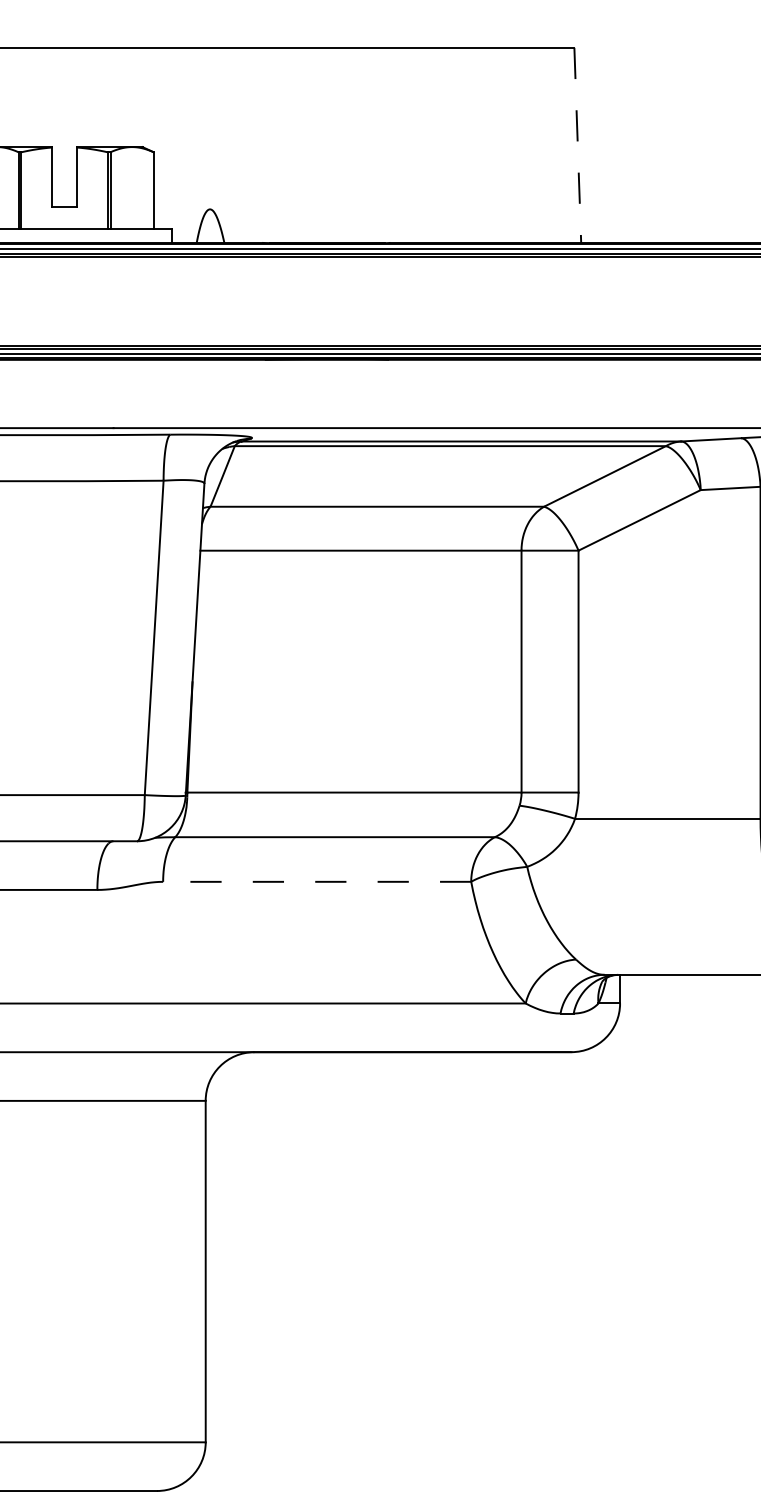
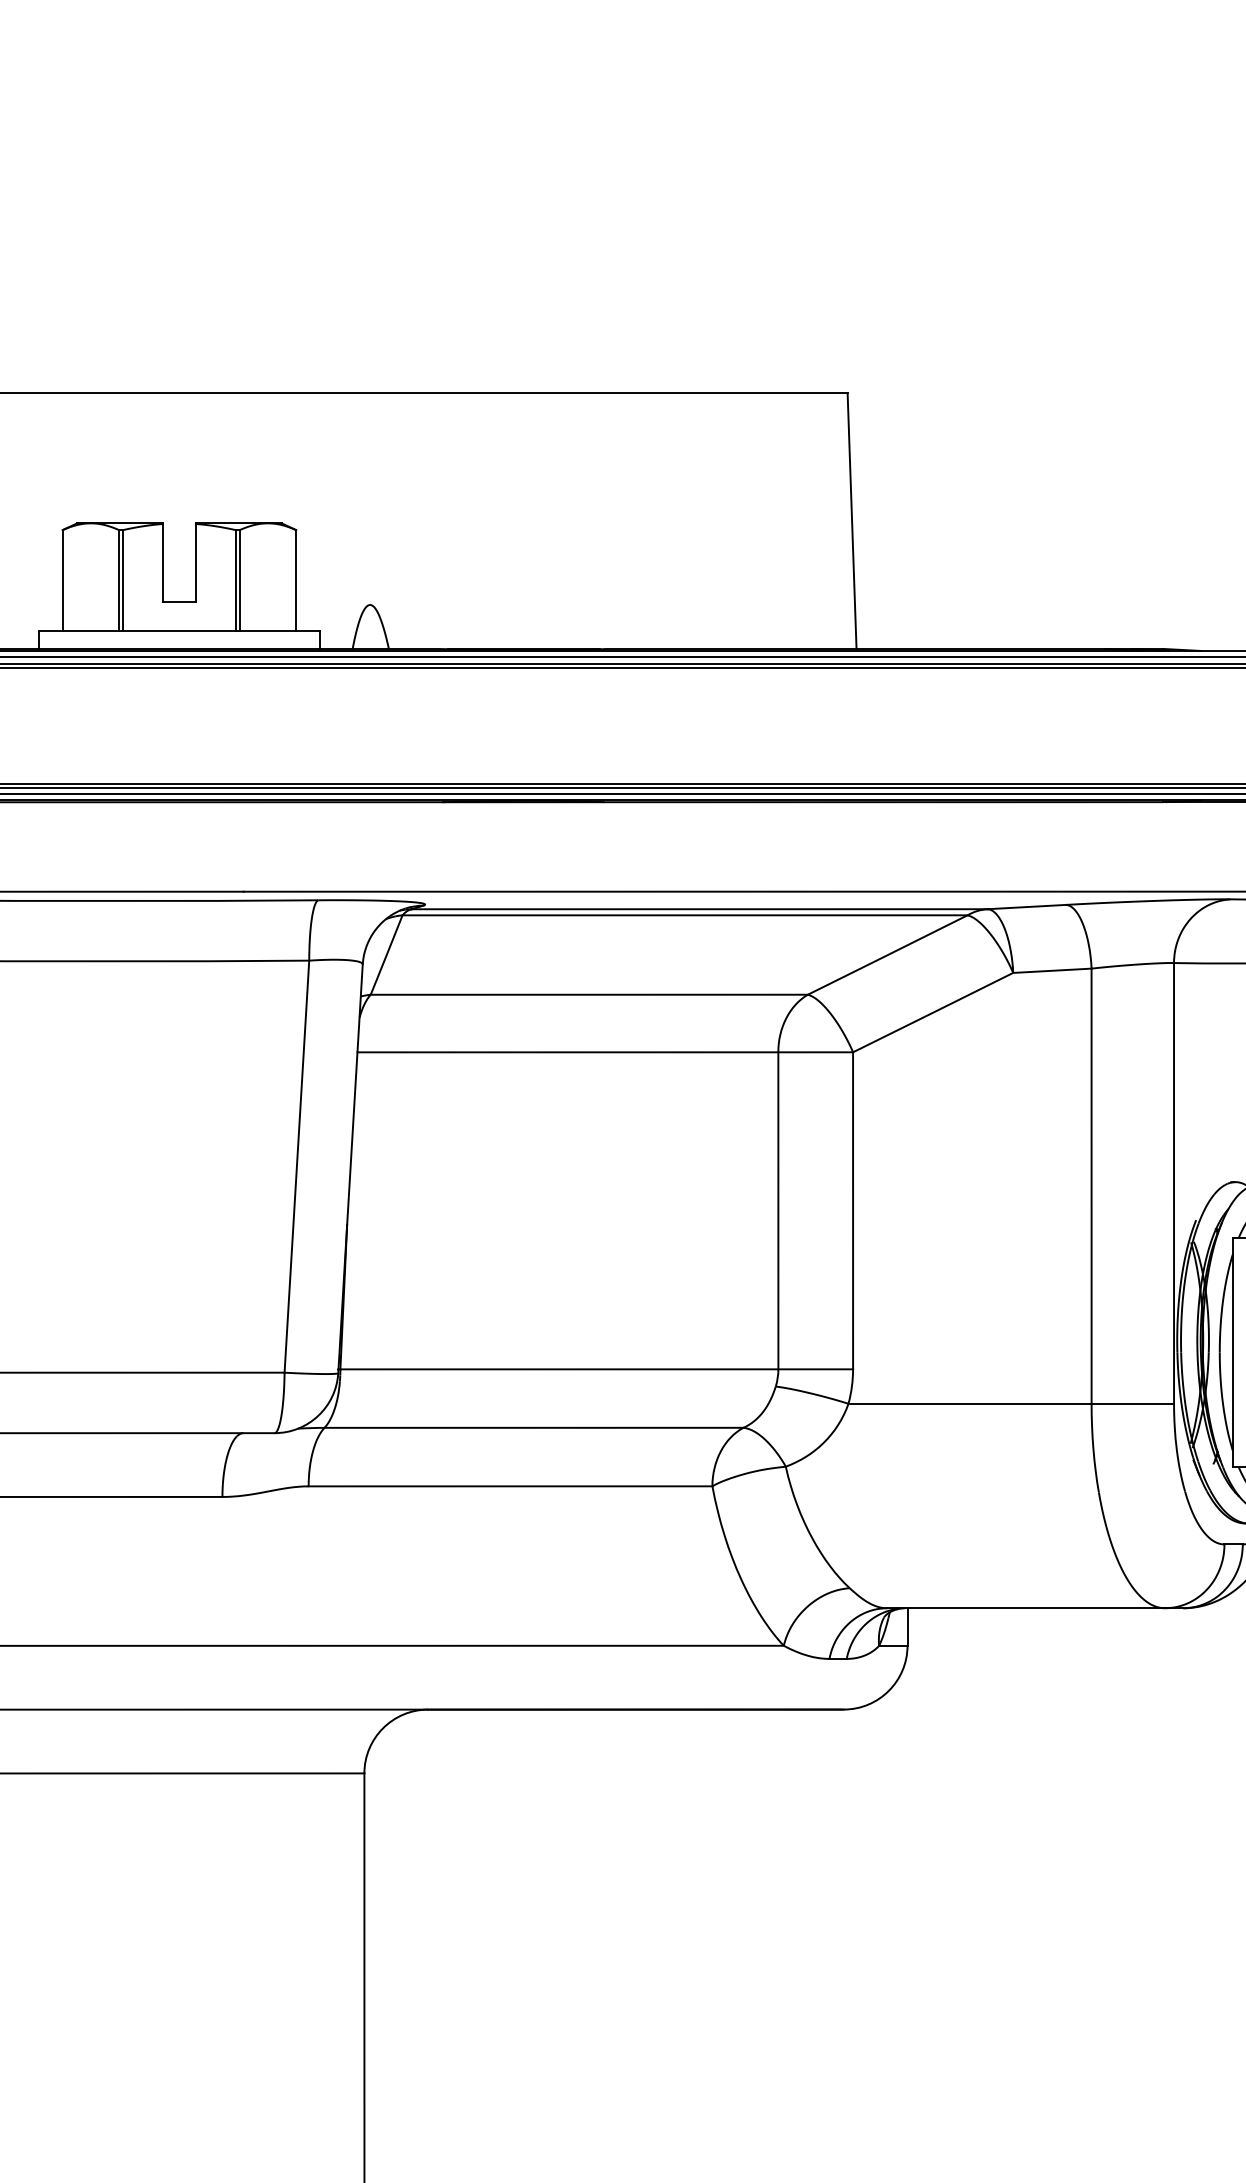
line: (578, 145) -> (852, 521), dashed -> solid
line: (317, 881) -> (510, 1486), dashed -> solid

